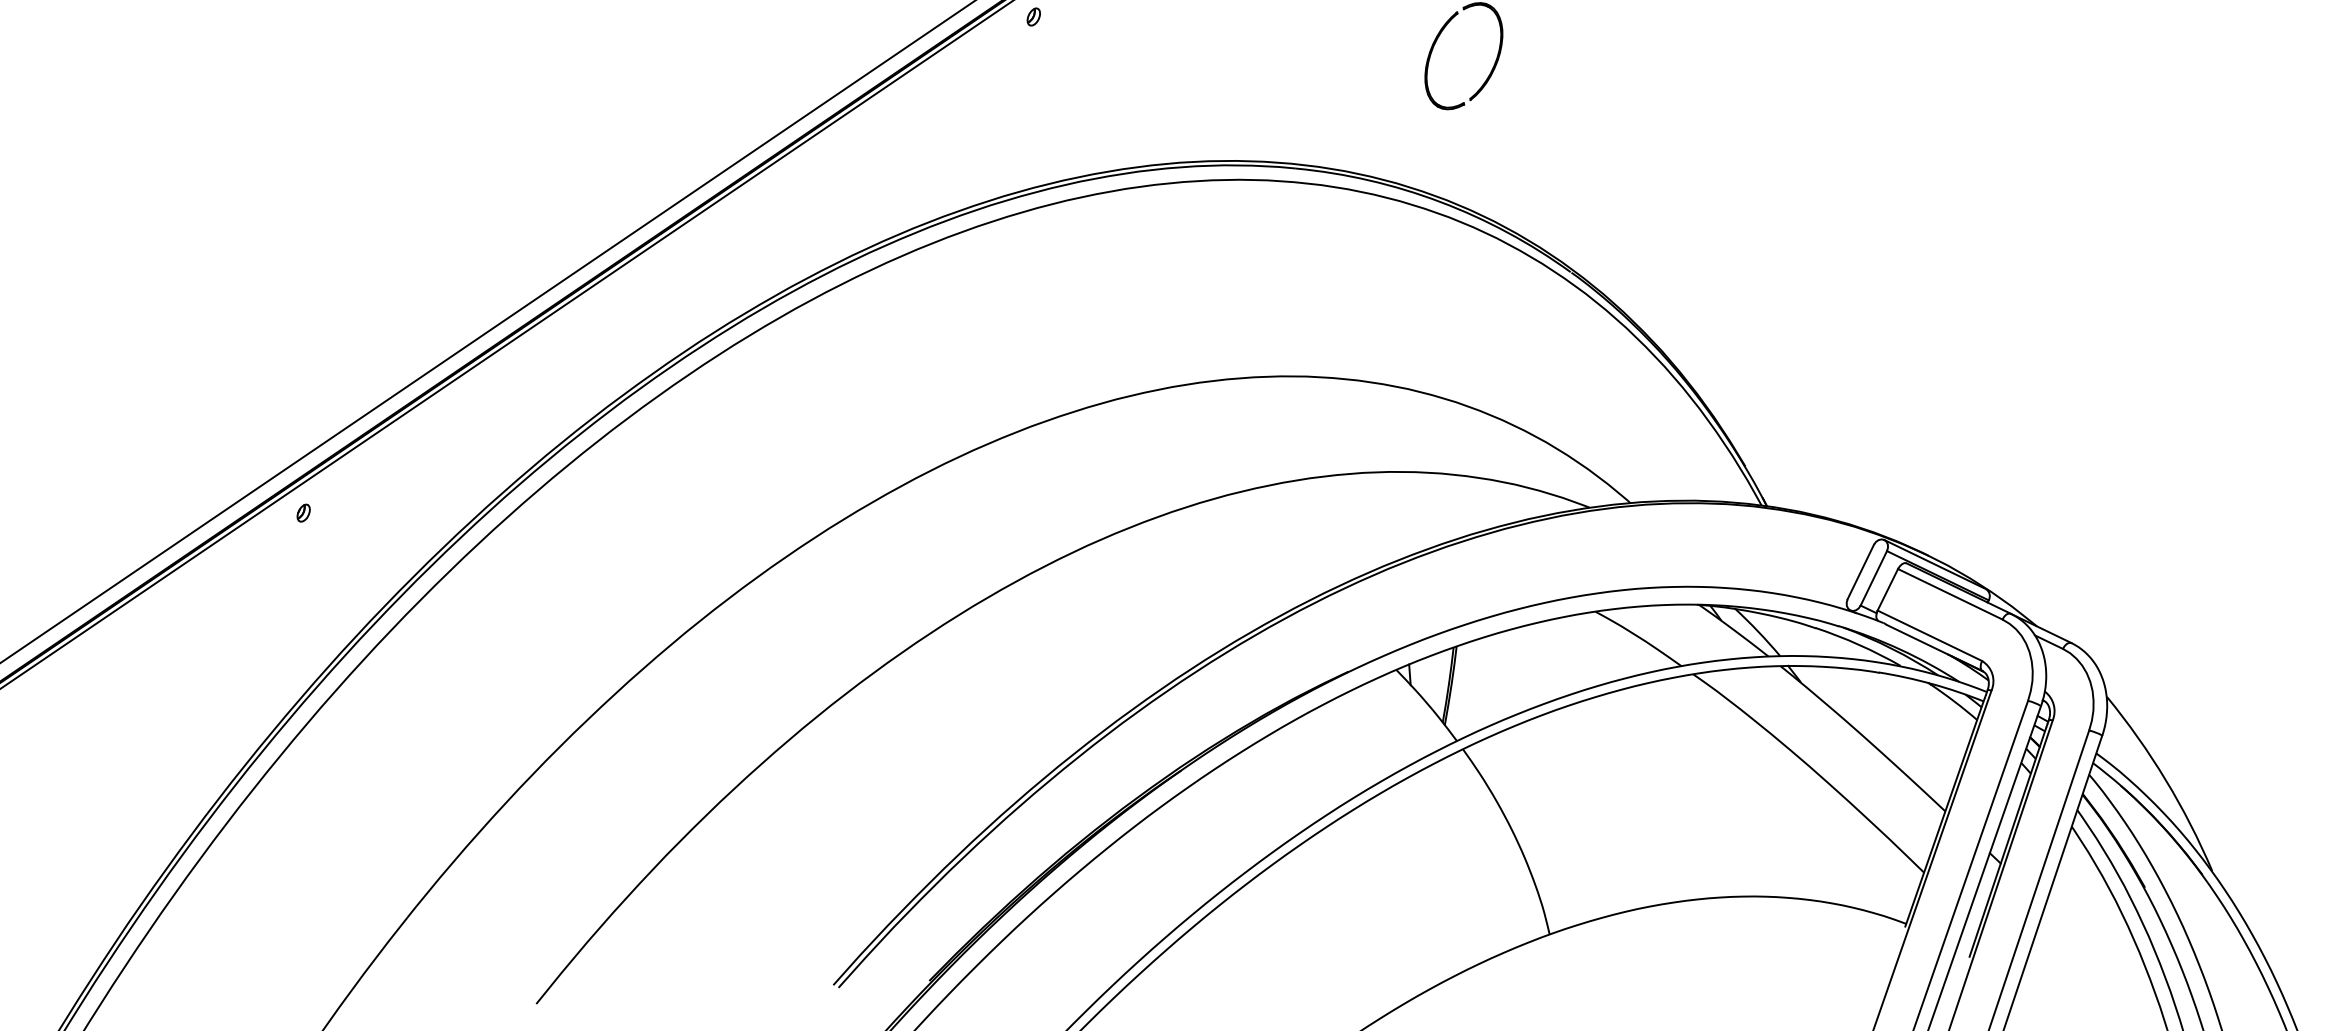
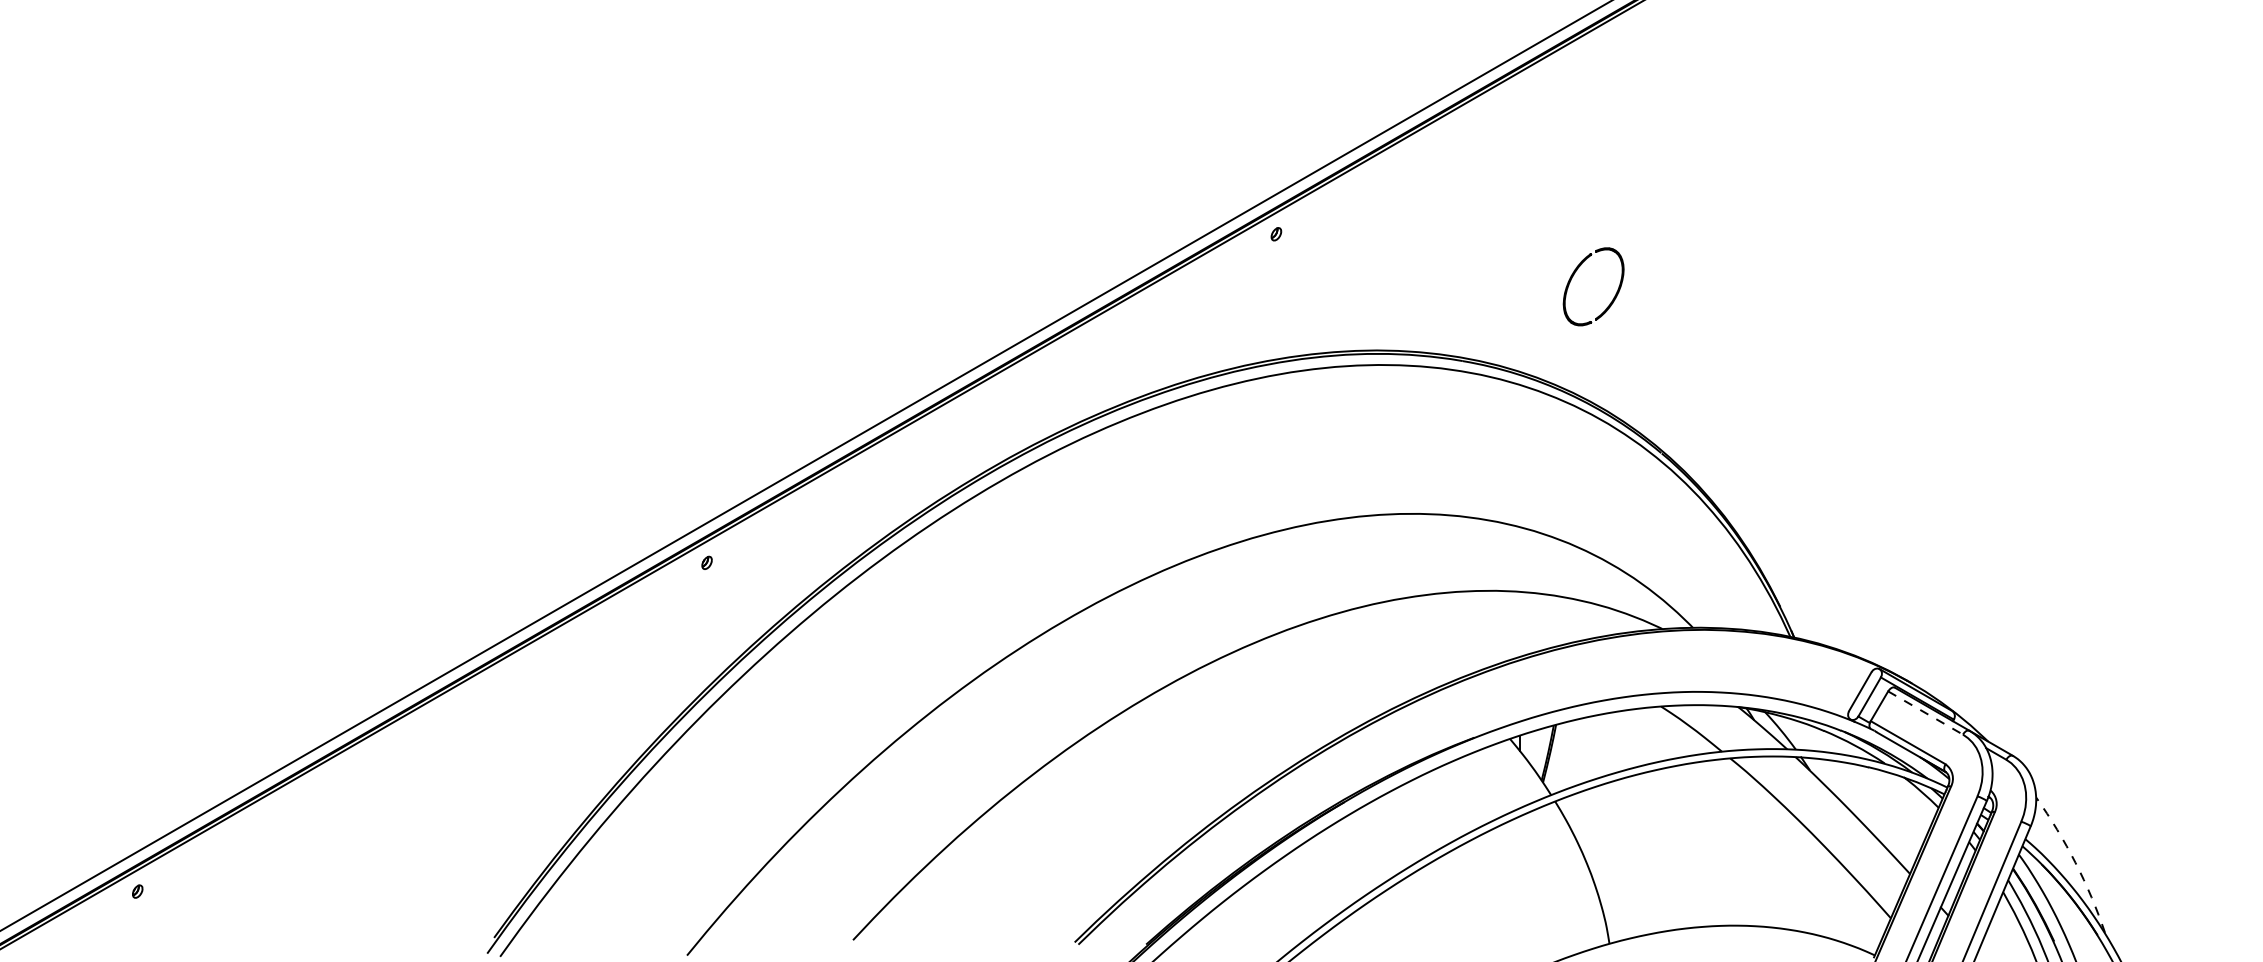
line: (1951, 594) -> (1926, 713), solid -> dashed
arc: (2165, 779) -> (2075, 862), solid -> dashed

